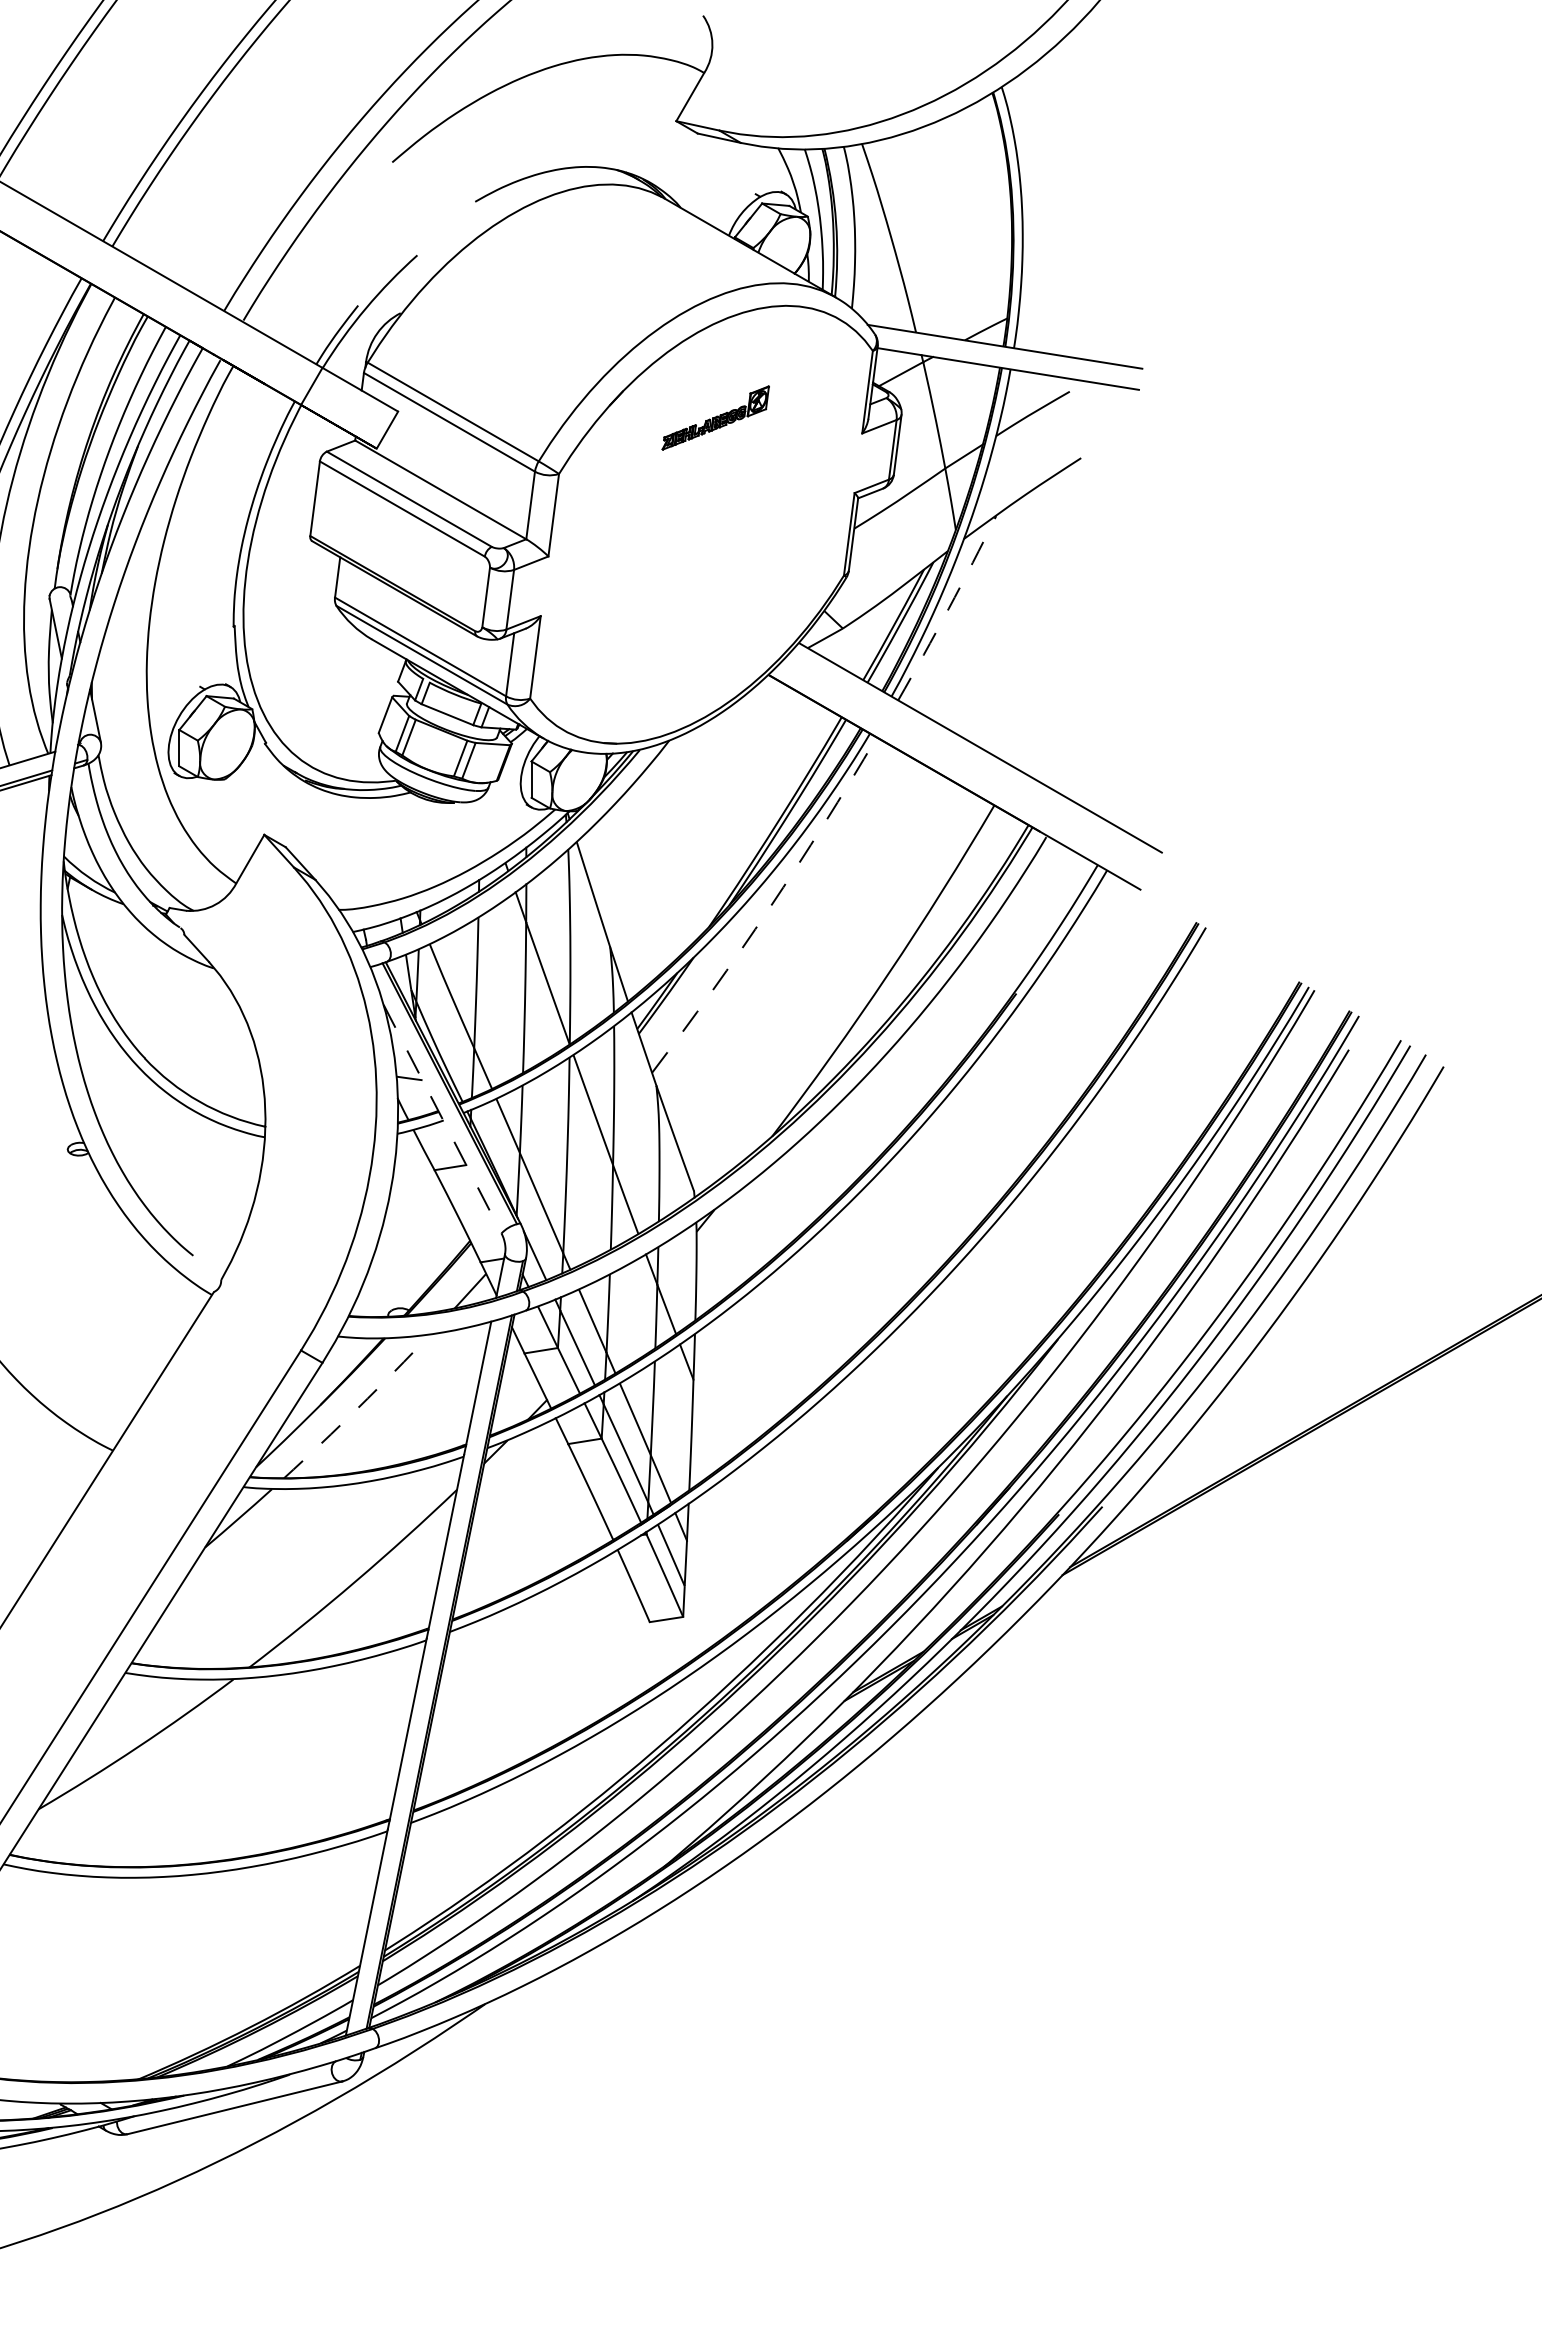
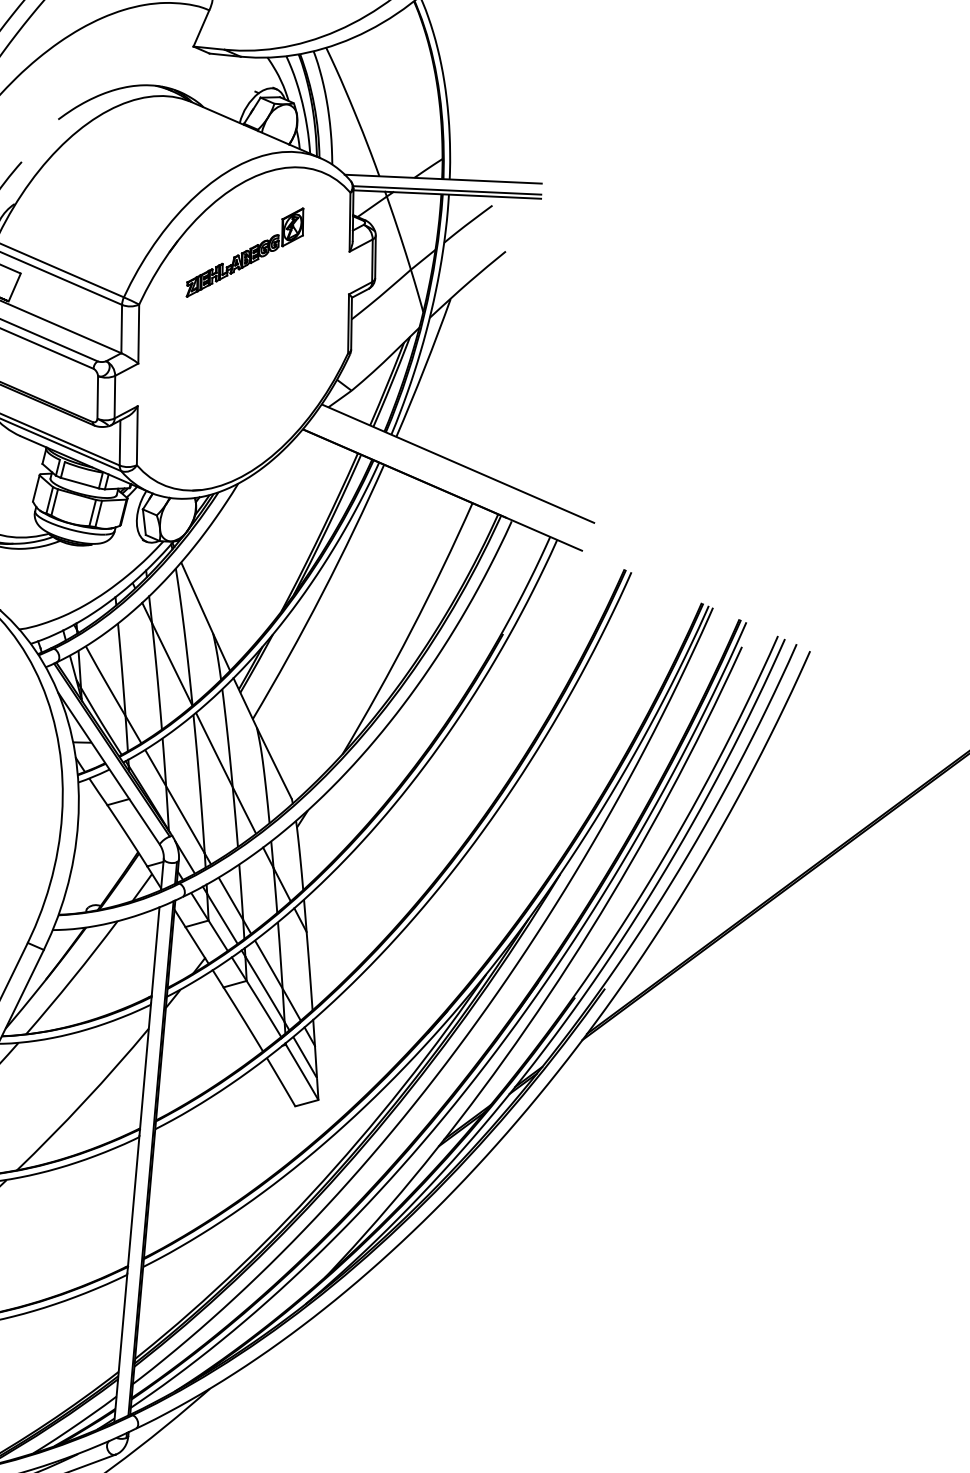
line: (1008, 363) -> (447, 190), added
part: (715, 417) -> (244, 252), size x1.67
arc: (948, 609) -> (424, 368), dashed -> solid
arc: (769, 908) -> (322, 593), dashed -> solid
line: (442, 1119) -> (108, 768), dashed -> solid
arc: (358, 1407) -> (72, 978), dashed -> solid

